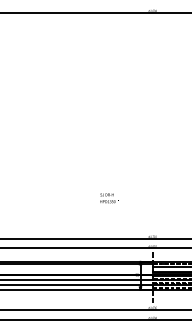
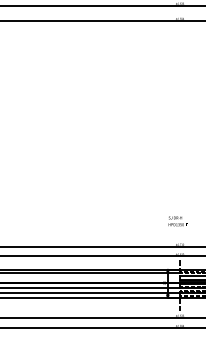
text: (109, 198) -> (177, 221), moved

